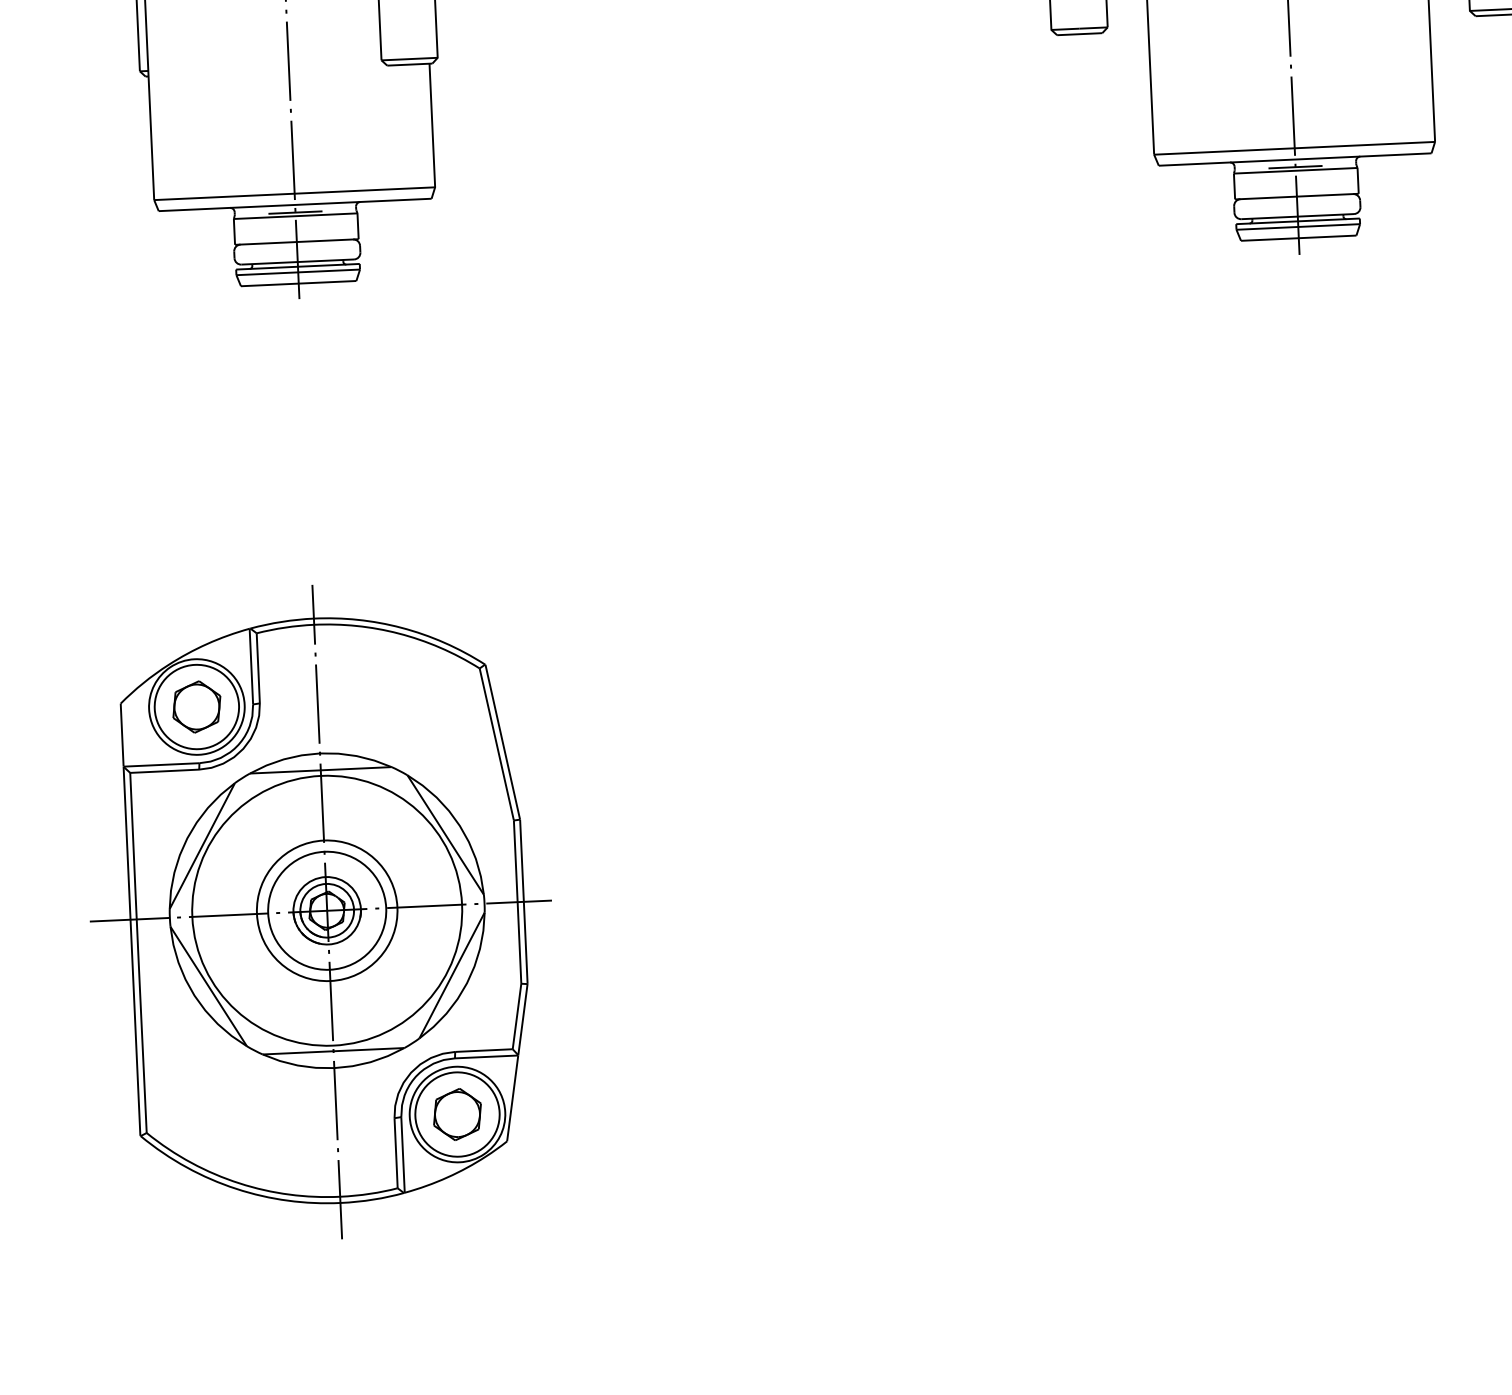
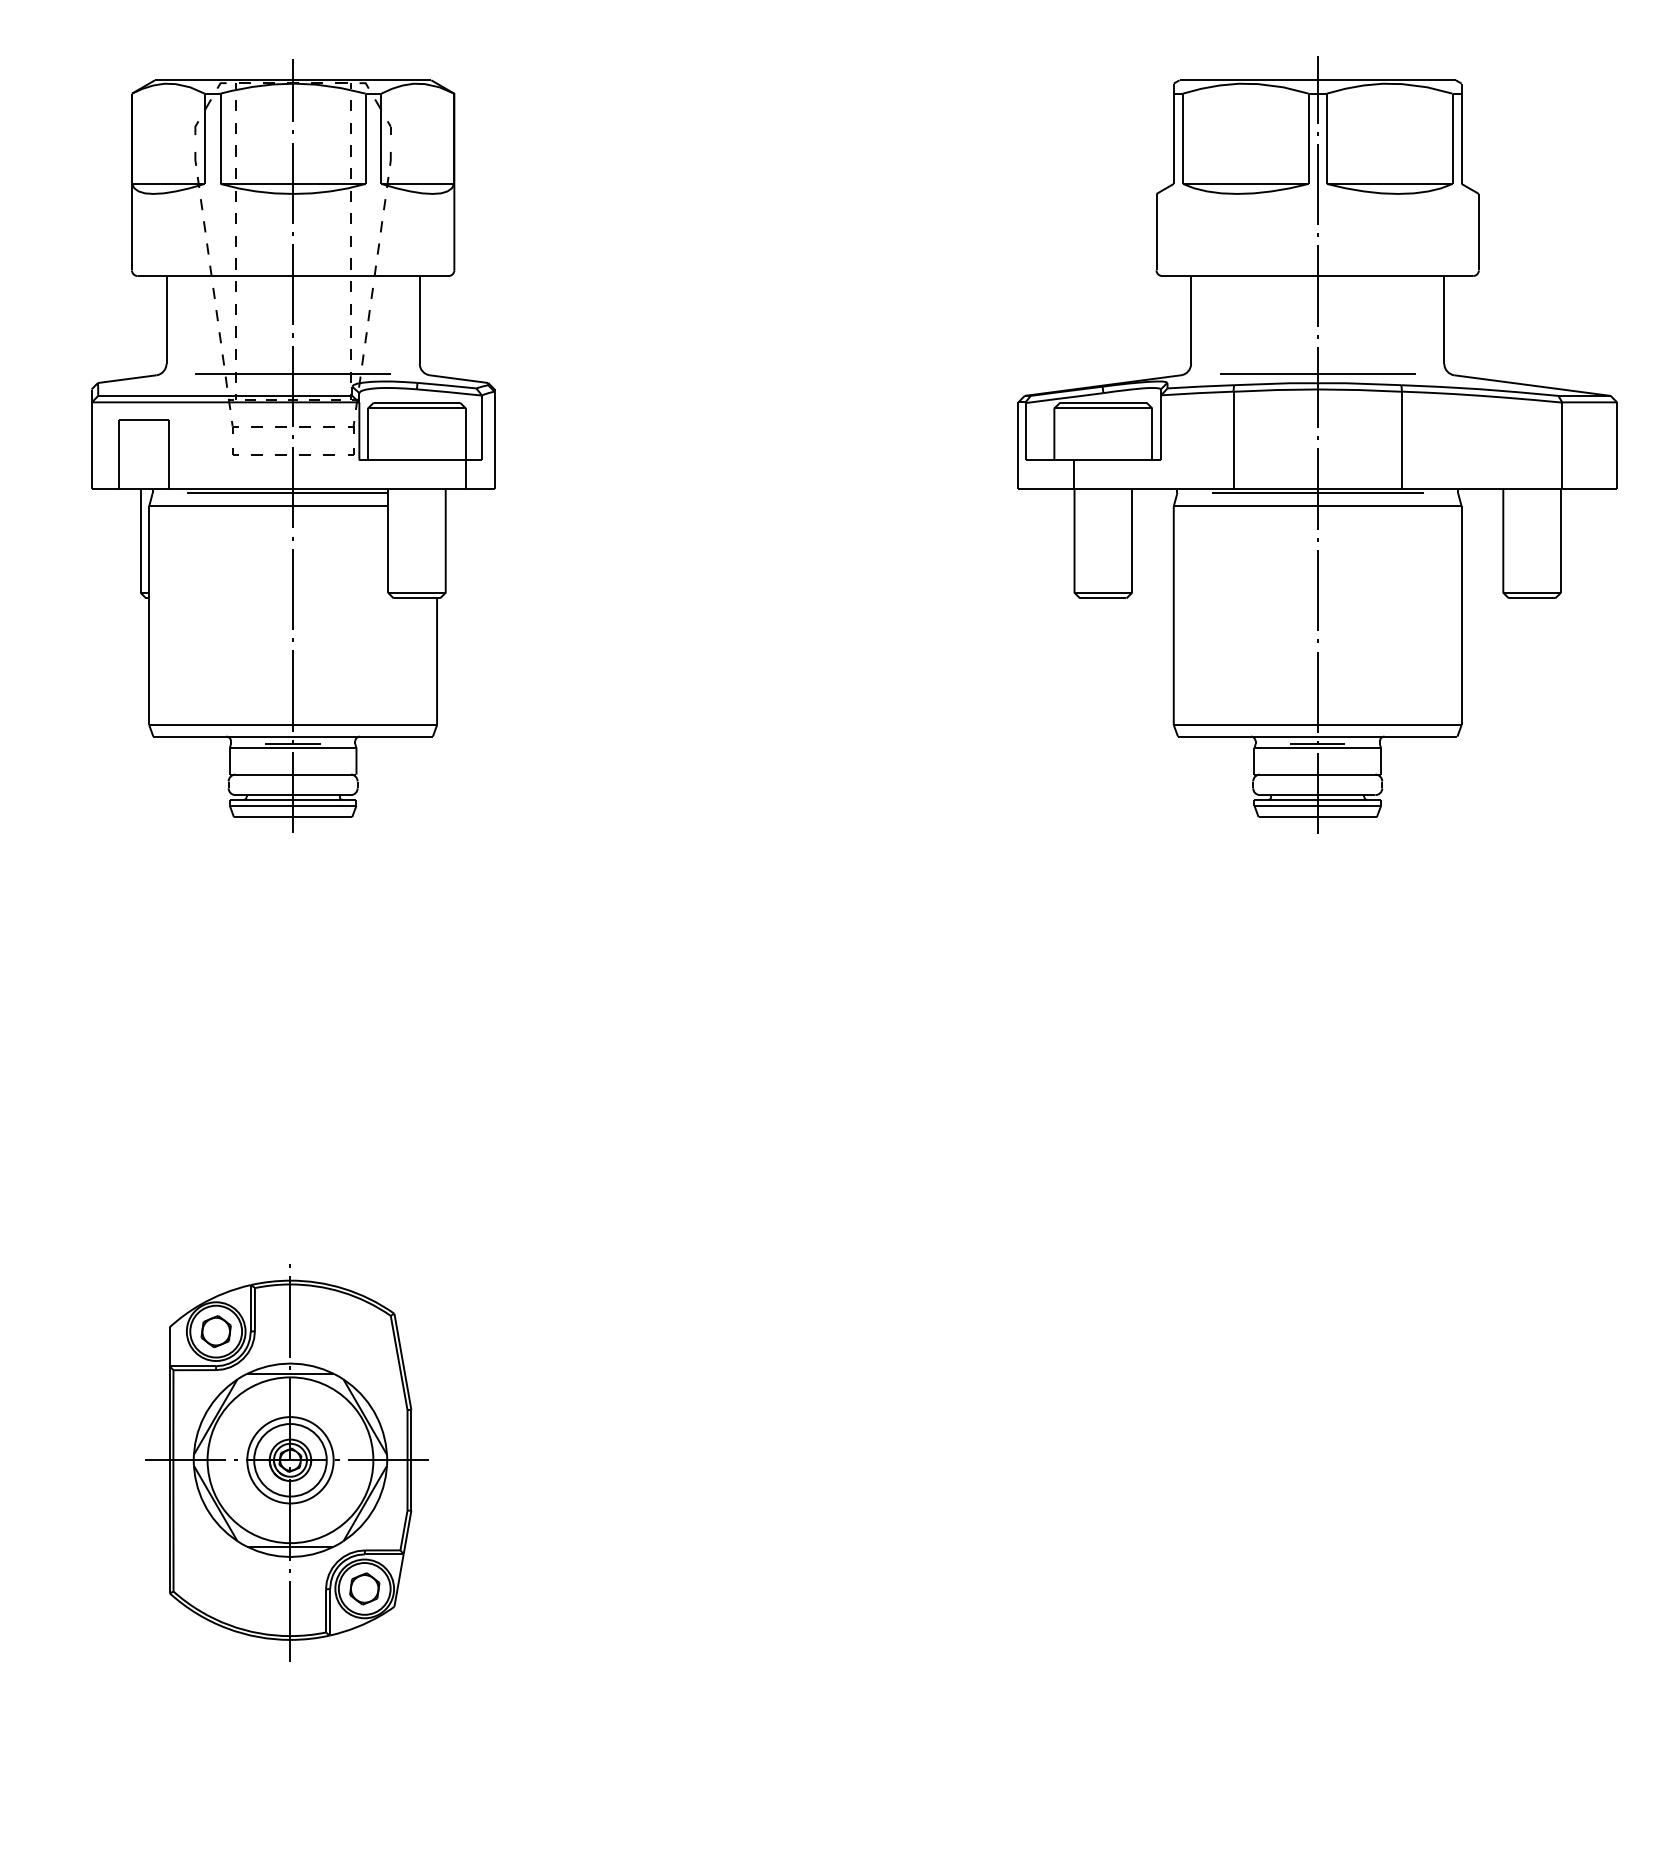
part: (320, 911) -> (286, 1460), size x0.6

